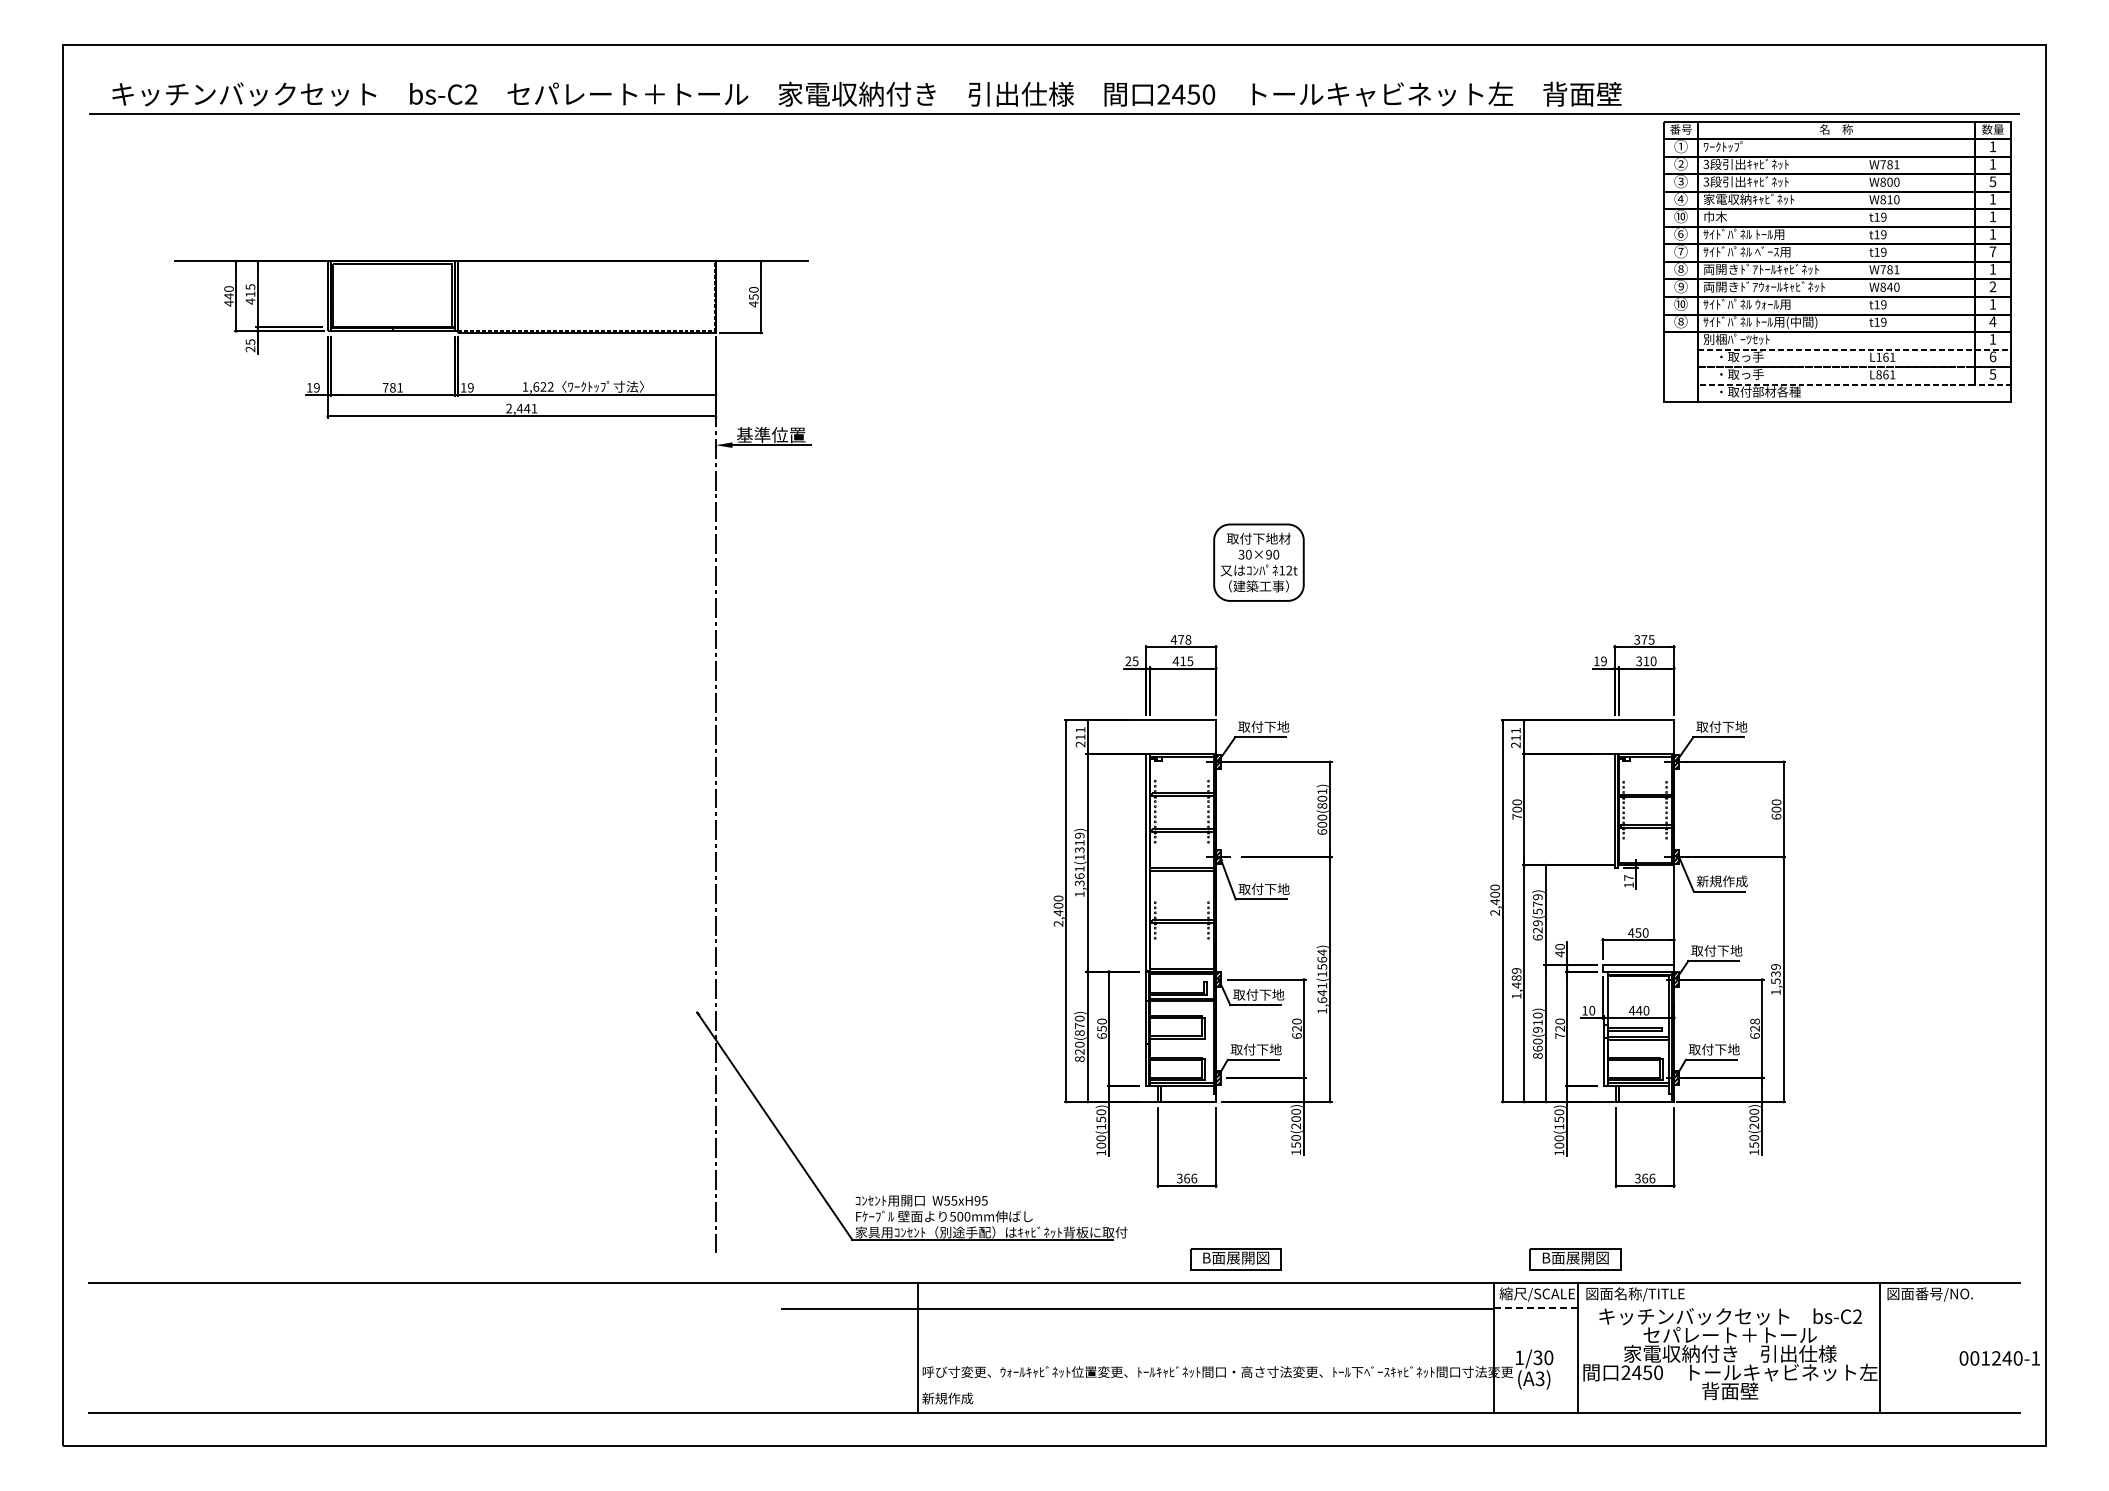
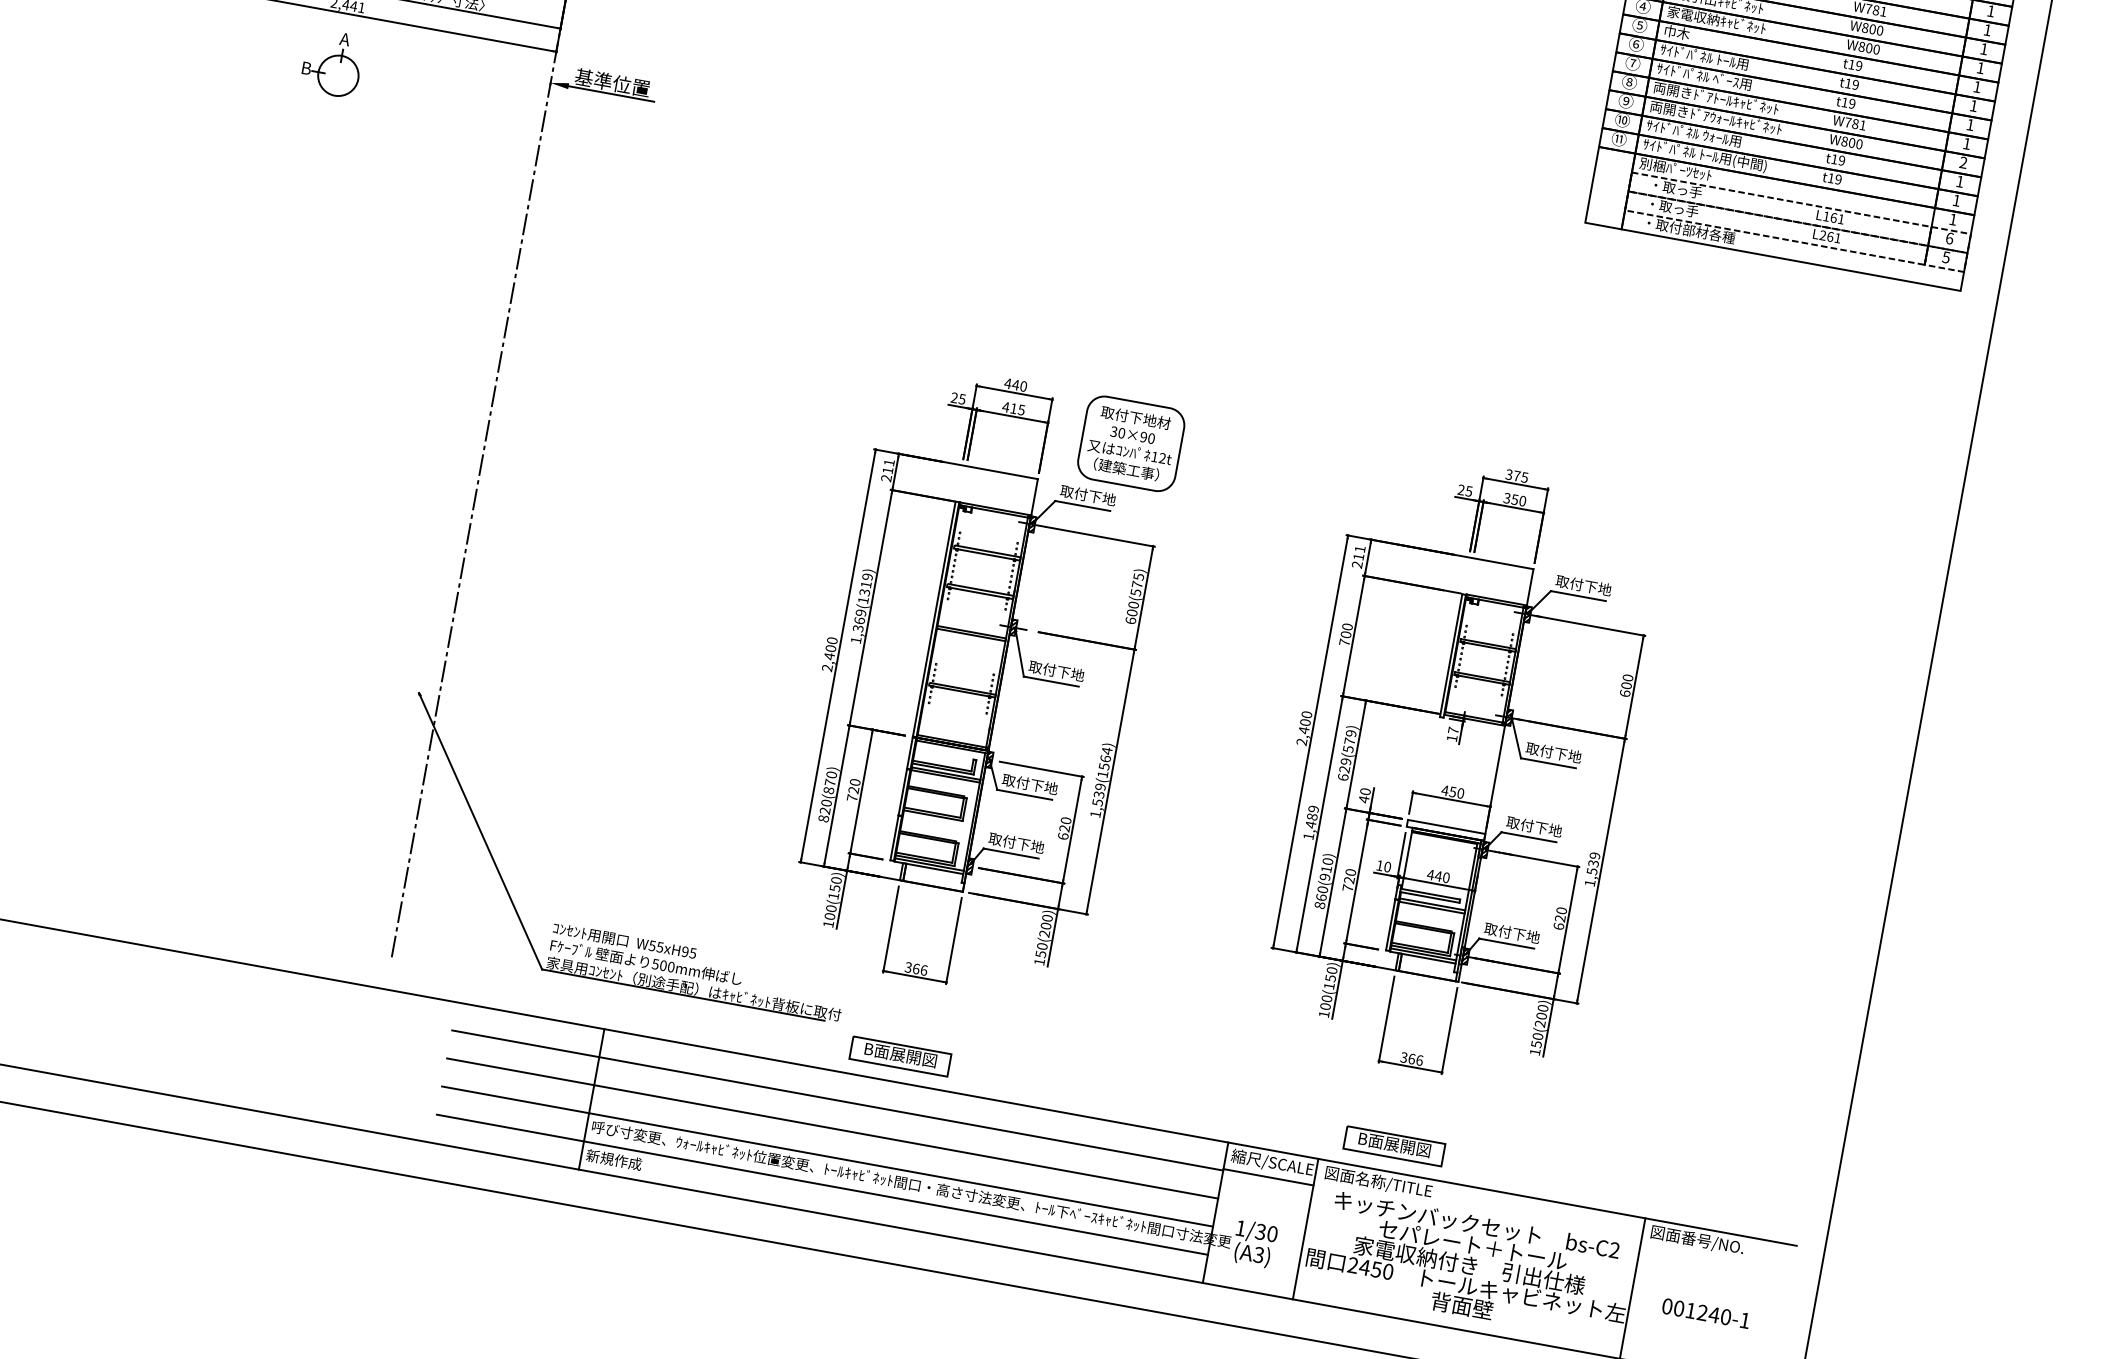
text: (1992, 181) -> (1983, 48), 5 -> 1
text: (1889, 199) -> (1868, 47), W810 -> W800
text: (1681, 216) -> (1640, 25), ⑩ -> ⑤
text: (1992, 251) -> (1969, 124), 7 -> 1
text: (1889, 286) -> (1851, 142), W840 -> W800
text: (1680, 321) -> (1618, 138), ⑧ -> ⑪
text: (1992, 321) -> (1956, 200), 4 -> 1
text: (1878, 374) -> (1822, 235), L861 -> L261
part: (517, 463) -> (332, 63), added
part: (1258, 562) -> (1130, 443), moved
text: (1184, 639) -> (1019, 385), 478 -> 440
text: (1599, 661) -> (1464, 490), 19 -> 25
text: (1646, 661) -> (1515, 499), 310 -> 350
text: (1322, 798) -> (1137, 584), 600(801) -> 600(575)
text: (1079, 868) -> (860, 612), 1,361(1319) -> 1,369(1319)
text: (1722, 881) -> (1554, 752), 新規作成 -> 取付下地
text: (1322, 993) -> (1099, 795), 1,641(1564) -> 1,539(1564)
text: (1755, 1021) -> (1562, 910), 628 -> 620
text: (1101, 1031) -> (852, 793), 650 -> 720
part: (1235, 1259) -> (899, 1056), moved
part: (1575, 1259) -> (1394, 1146), moved
line: (1536, 1307) -> (1269, 1177), dashed -> solid
line: (1137, 1334) -> (832, 1127), added
text: (1999, 1358) -> (1705, 1313), moved
line: (1137, 1360) -> (826, 1156), added
line: (1137, 1386) -> (821, 1184), added

